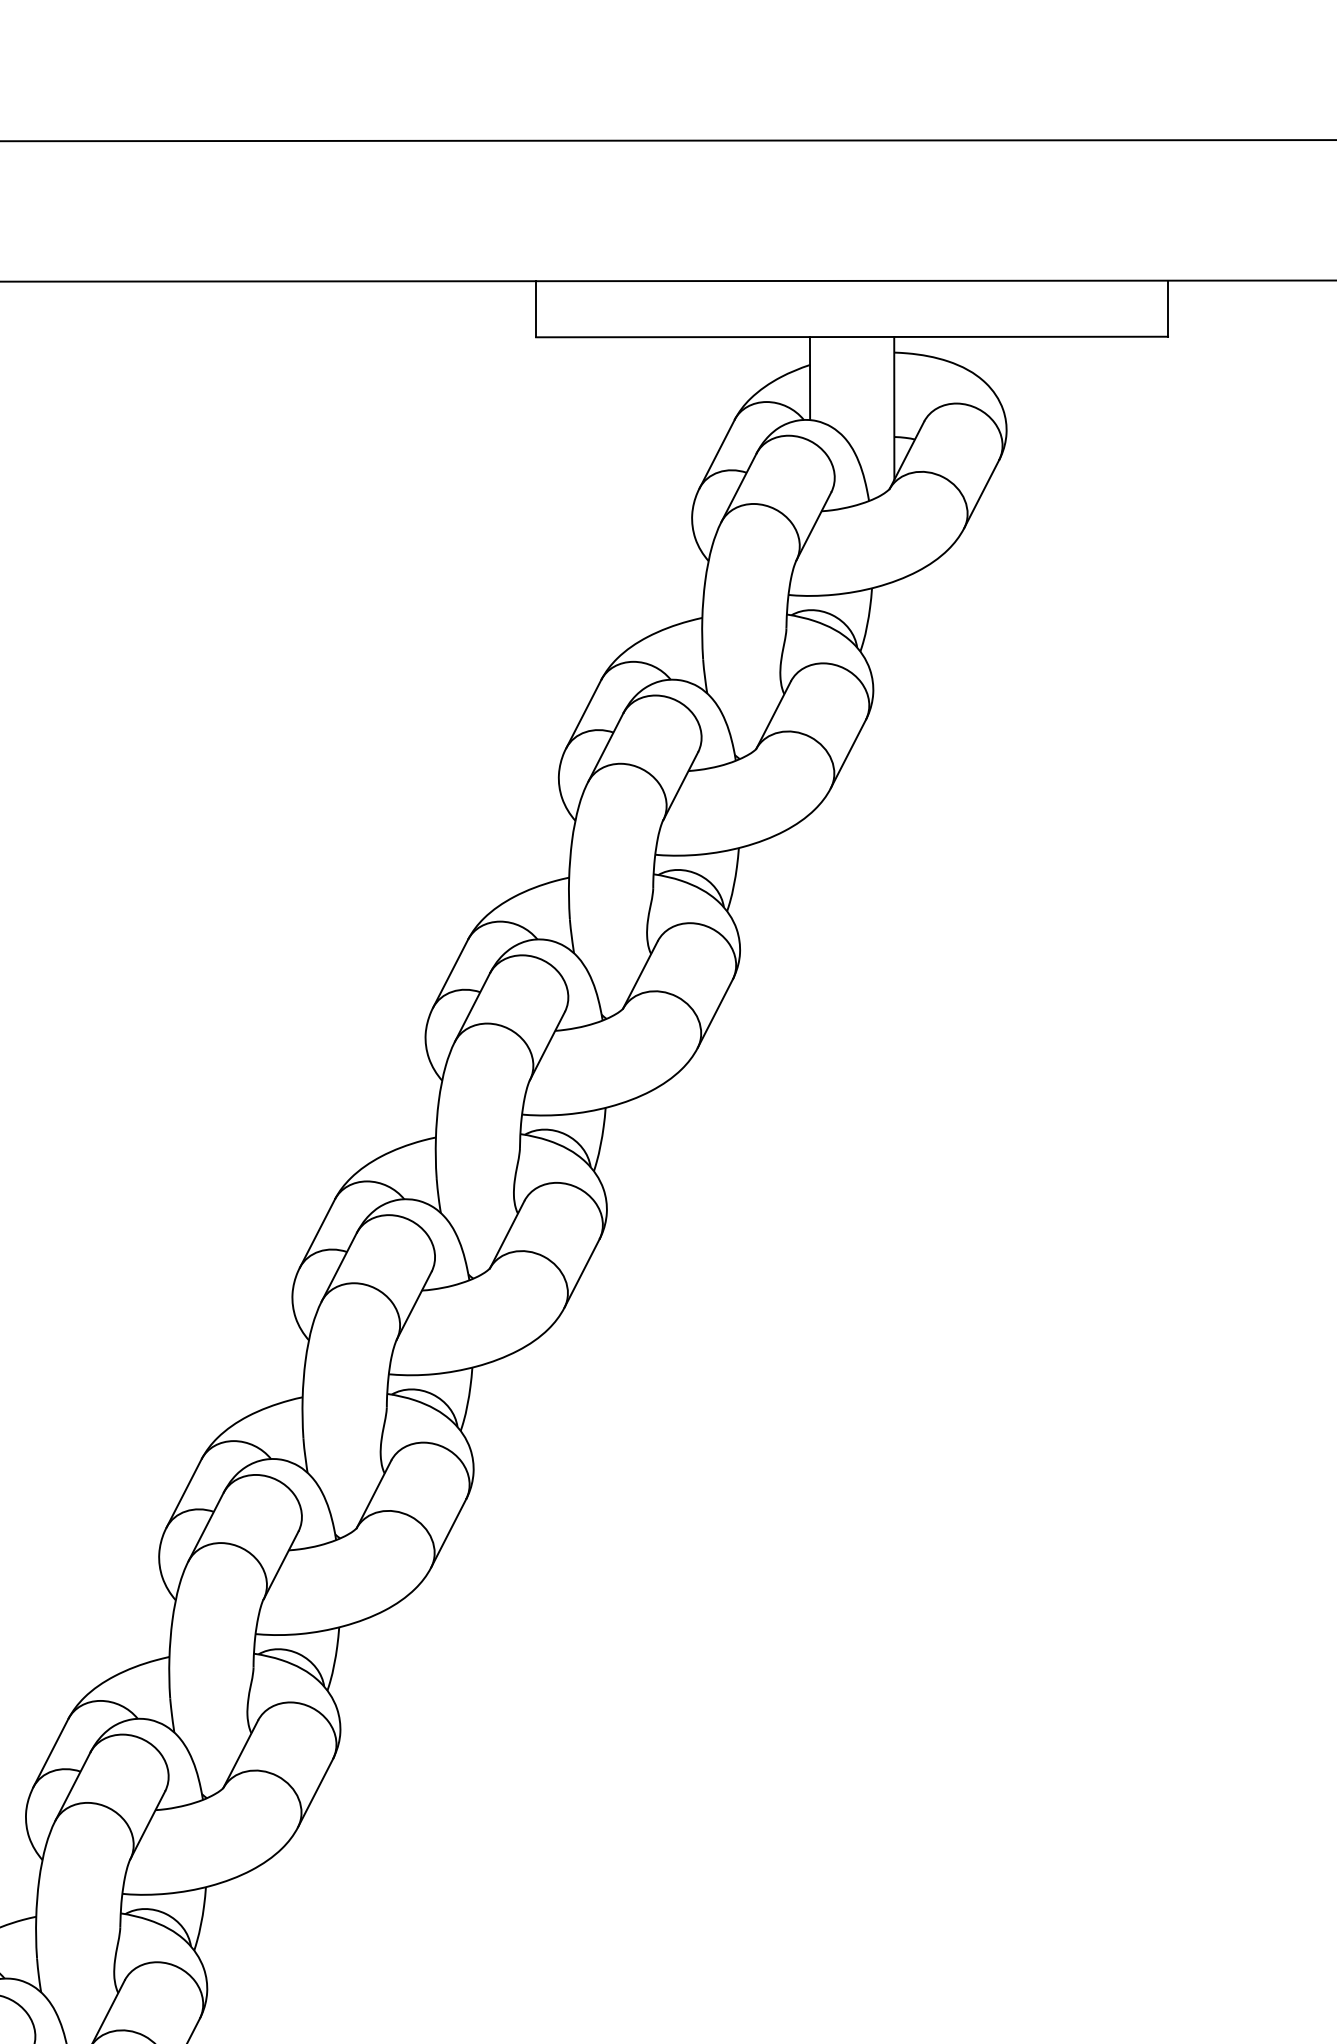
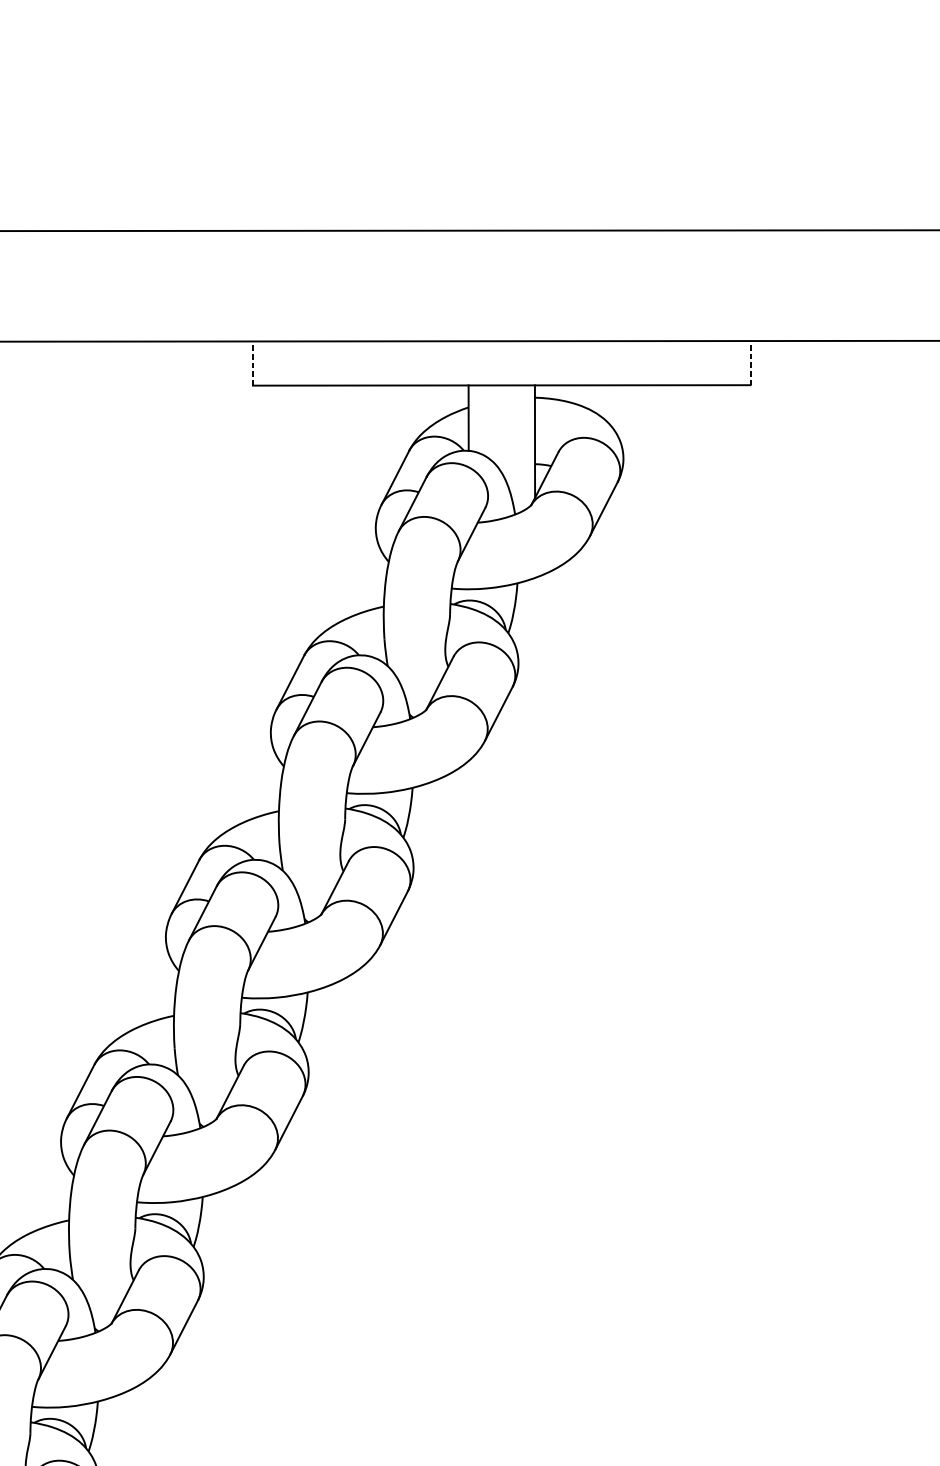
line: (536, 308) -> (253, 362), solid -> dashed
line: (1168, 308) -> (750, 362), solid -> dashed

